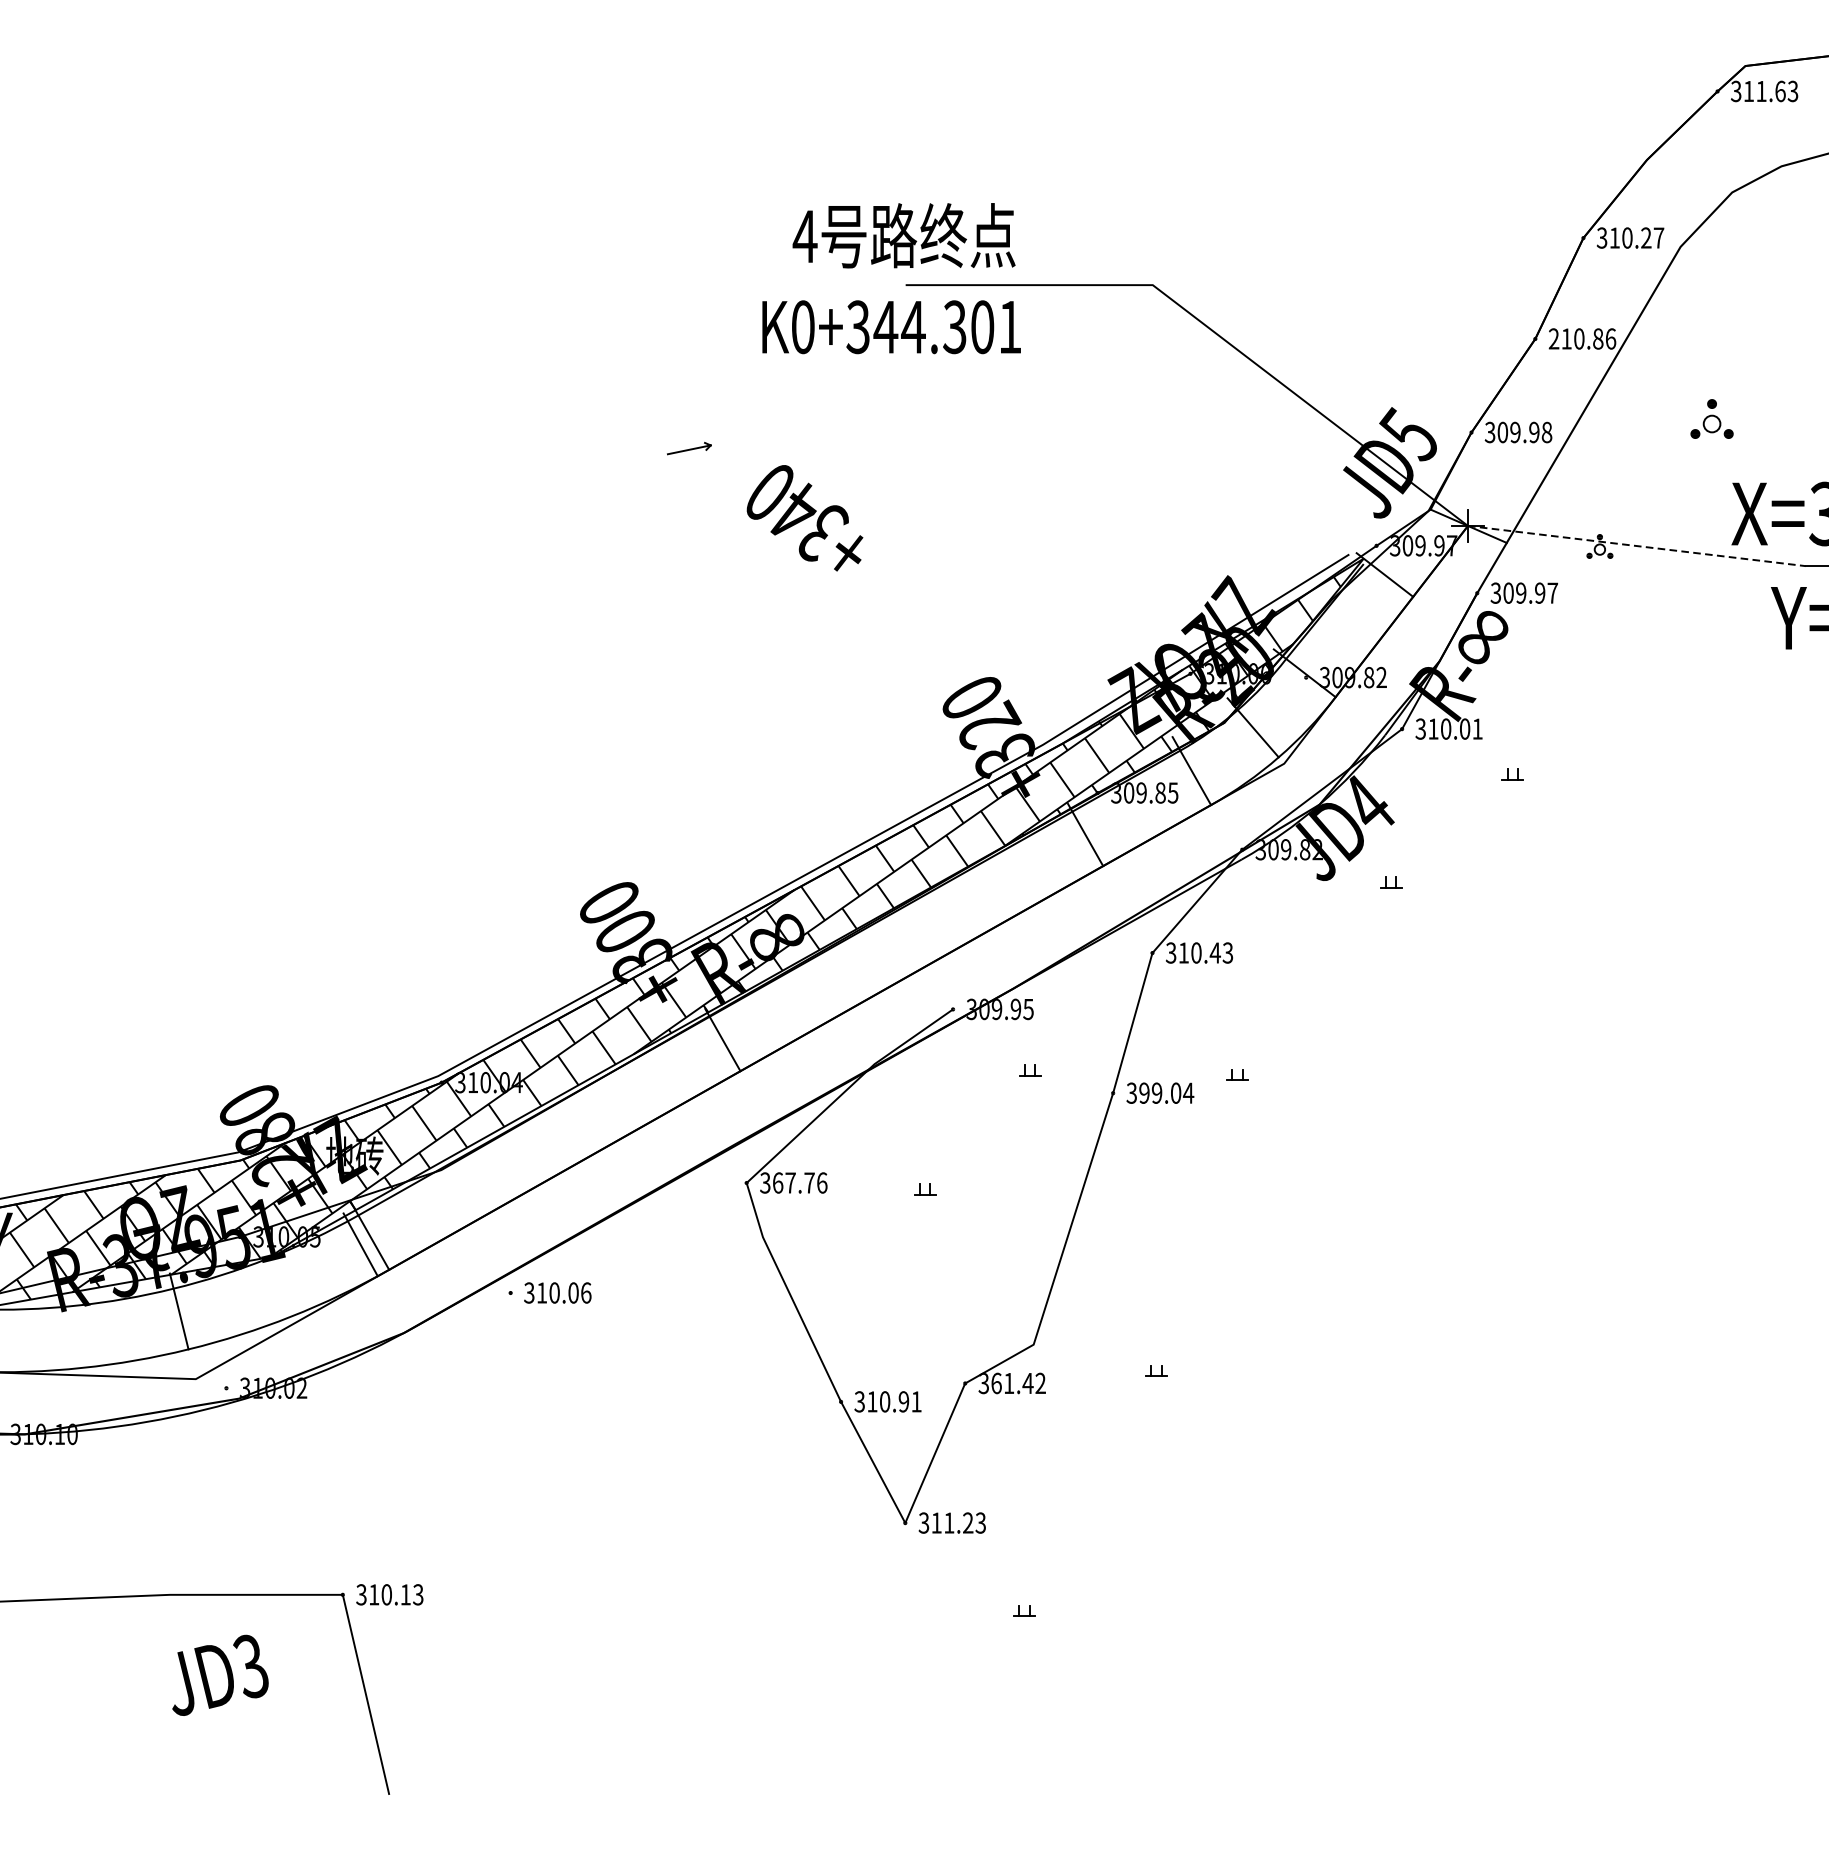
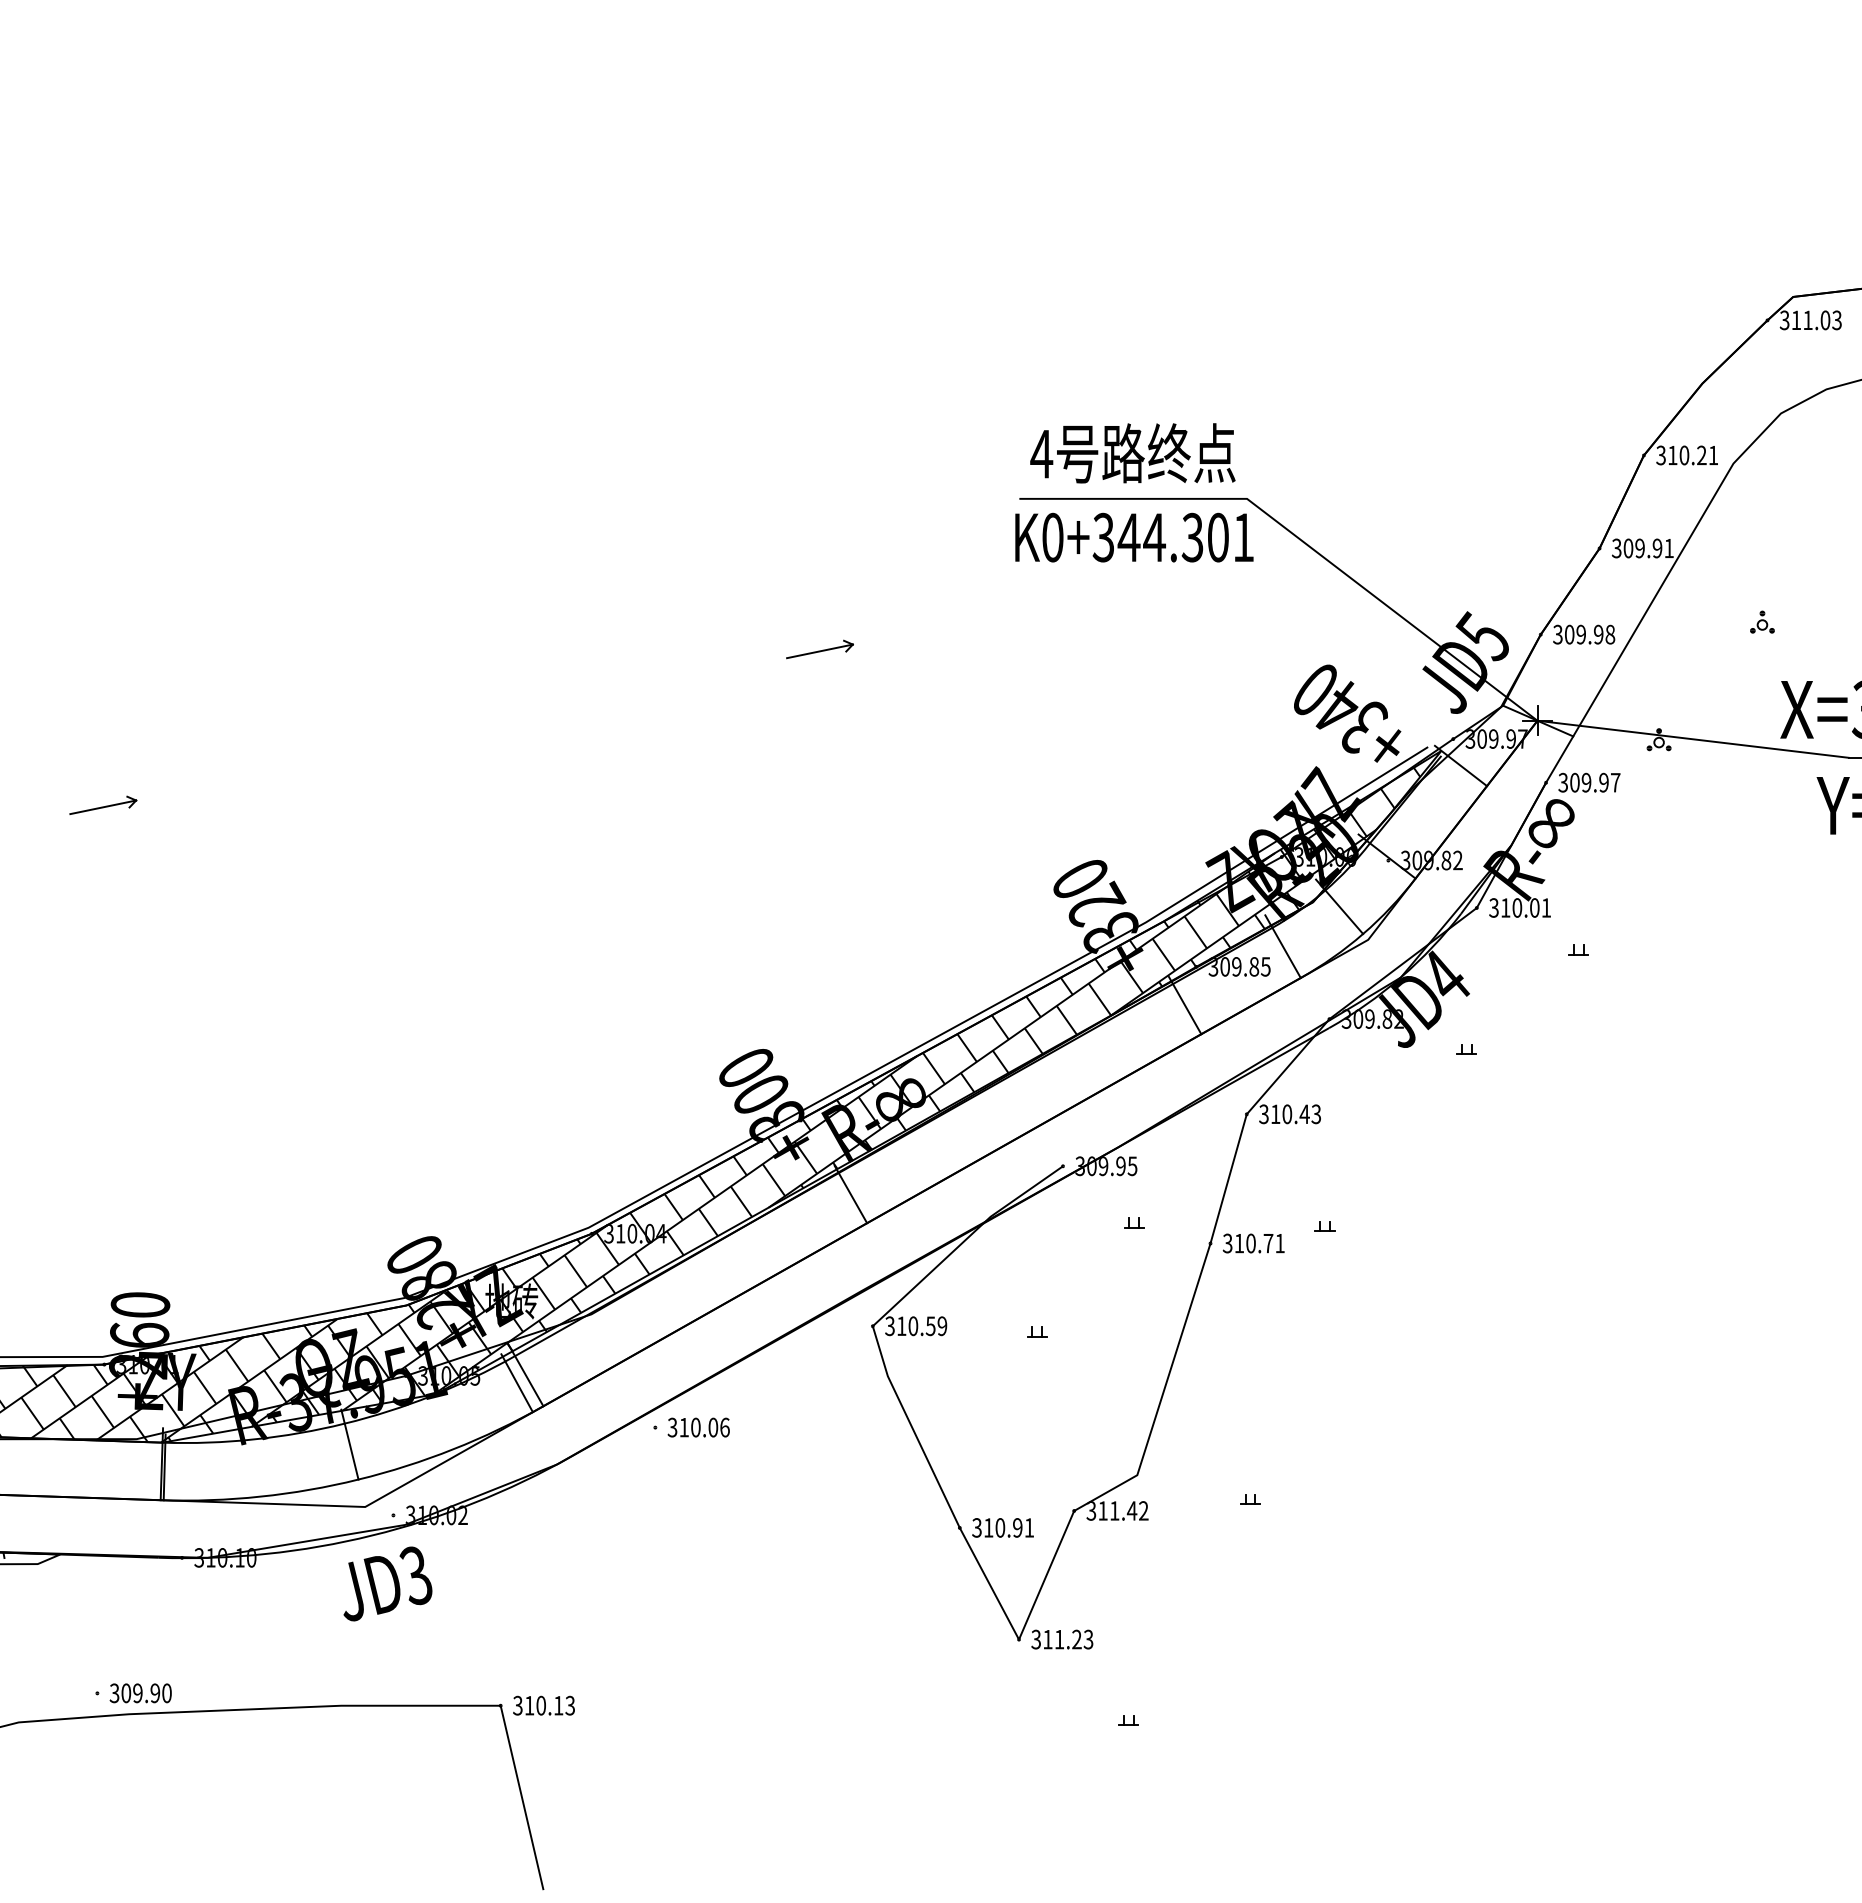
text: (1780, 91) -> (1825, 320), 311.63 -> 311.03
text: (903, 235) -> (1132, 453), moved
text: (1658, 238) -> (1713, 455), 310.27 -> 310.21
text: (891, 327) -> (1134, 537), moved
text: (1581, 339) -> (1642, 548), 210.86 -> 309.91
part: (1712, 418) -> (1762, 621), size x0.62
part: (688, 448) -> (819, 649), size x1.67
text: (804, 518) -> (1347, 713), moved
line: (1637, 546) -> (1693, 739), dashed -> solid
text: (1166, 1093) -> (1259, 1243), 399.04 -> 310.71
text: (800, 1183) -> (922, 1326), 367.76 -> 310.59
text: (995, 1382) -> (1102, 1510), 361.42 -> 311.42
text: (219, 1674) -> (387, 1583), moved

